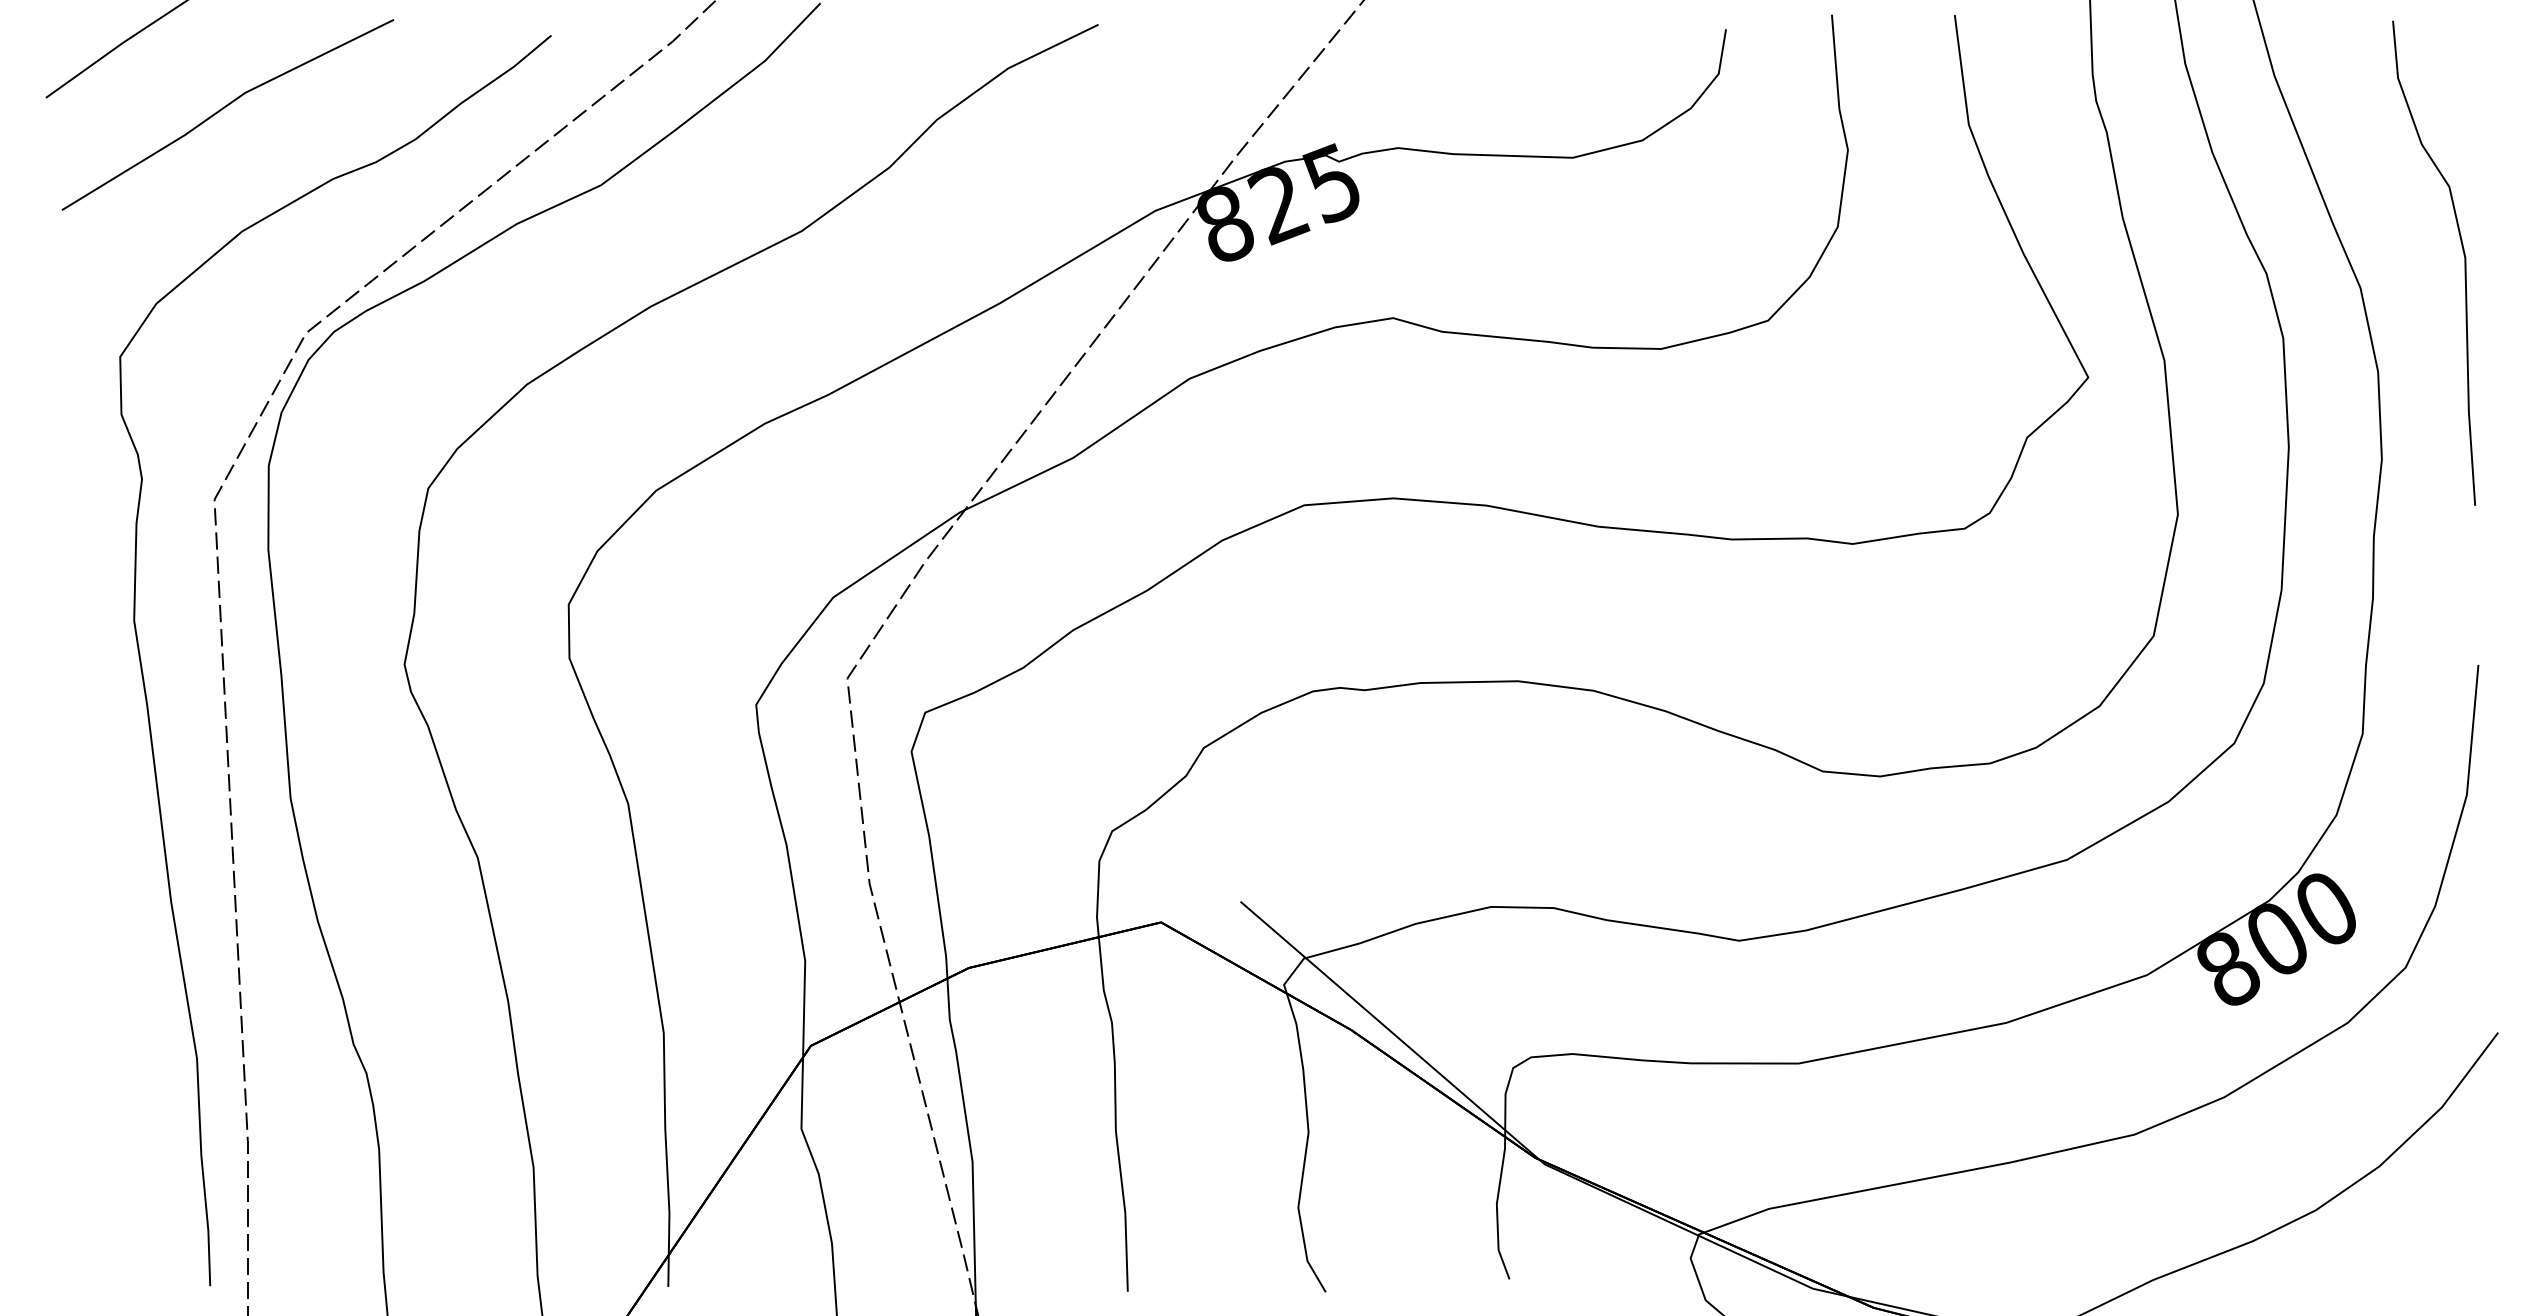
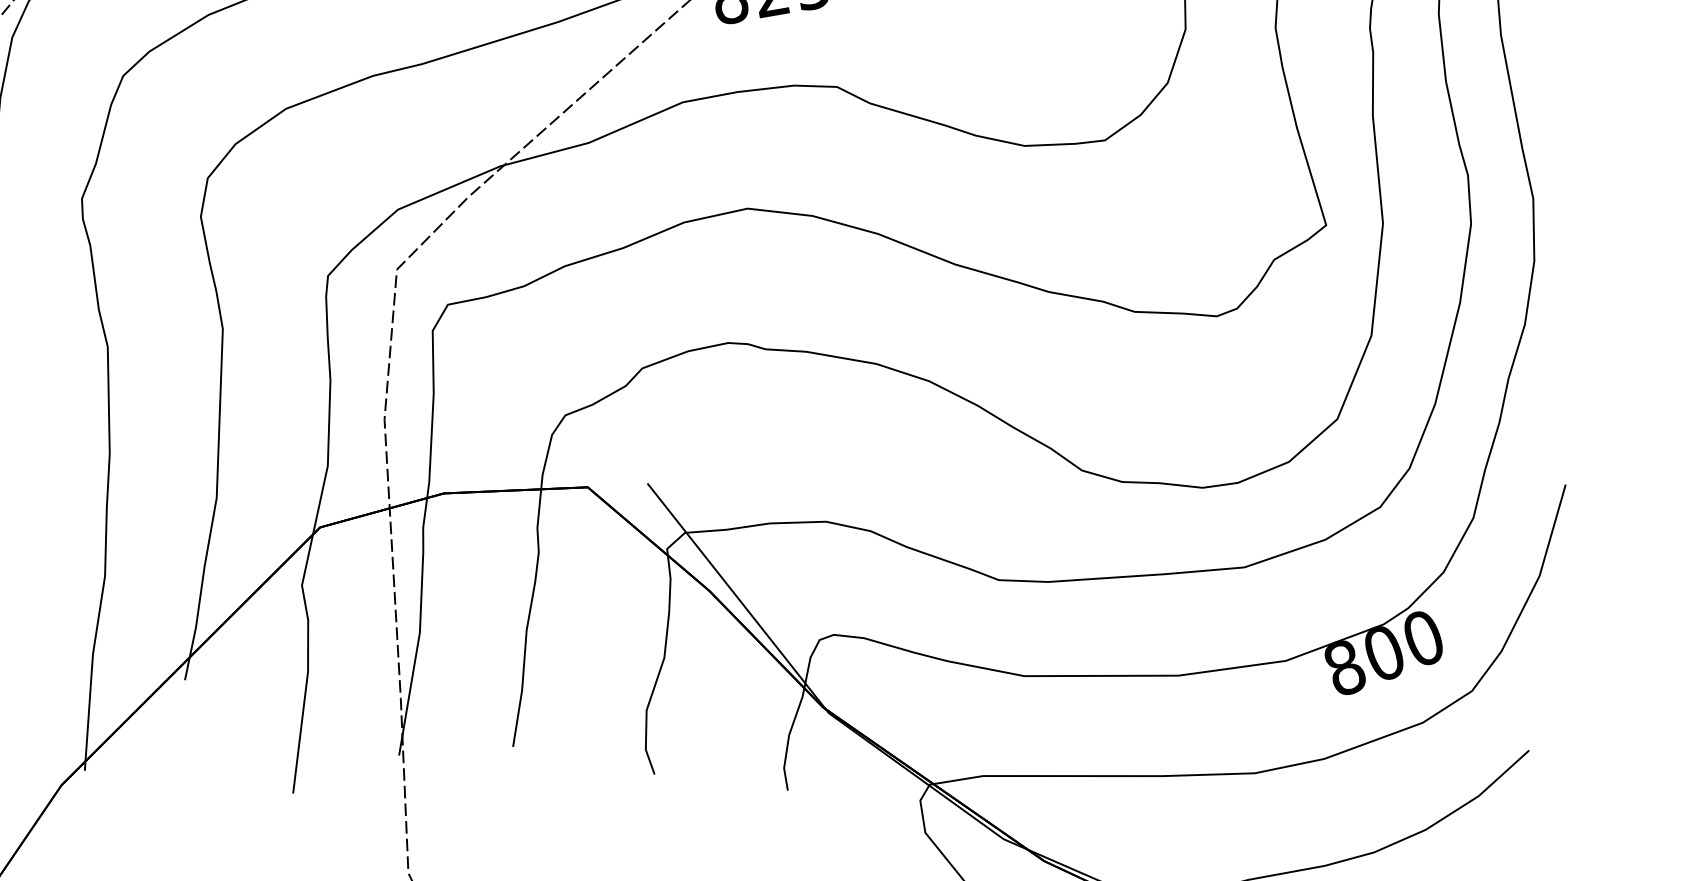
curve: (2463, 255) -> (1611, 189), removed

